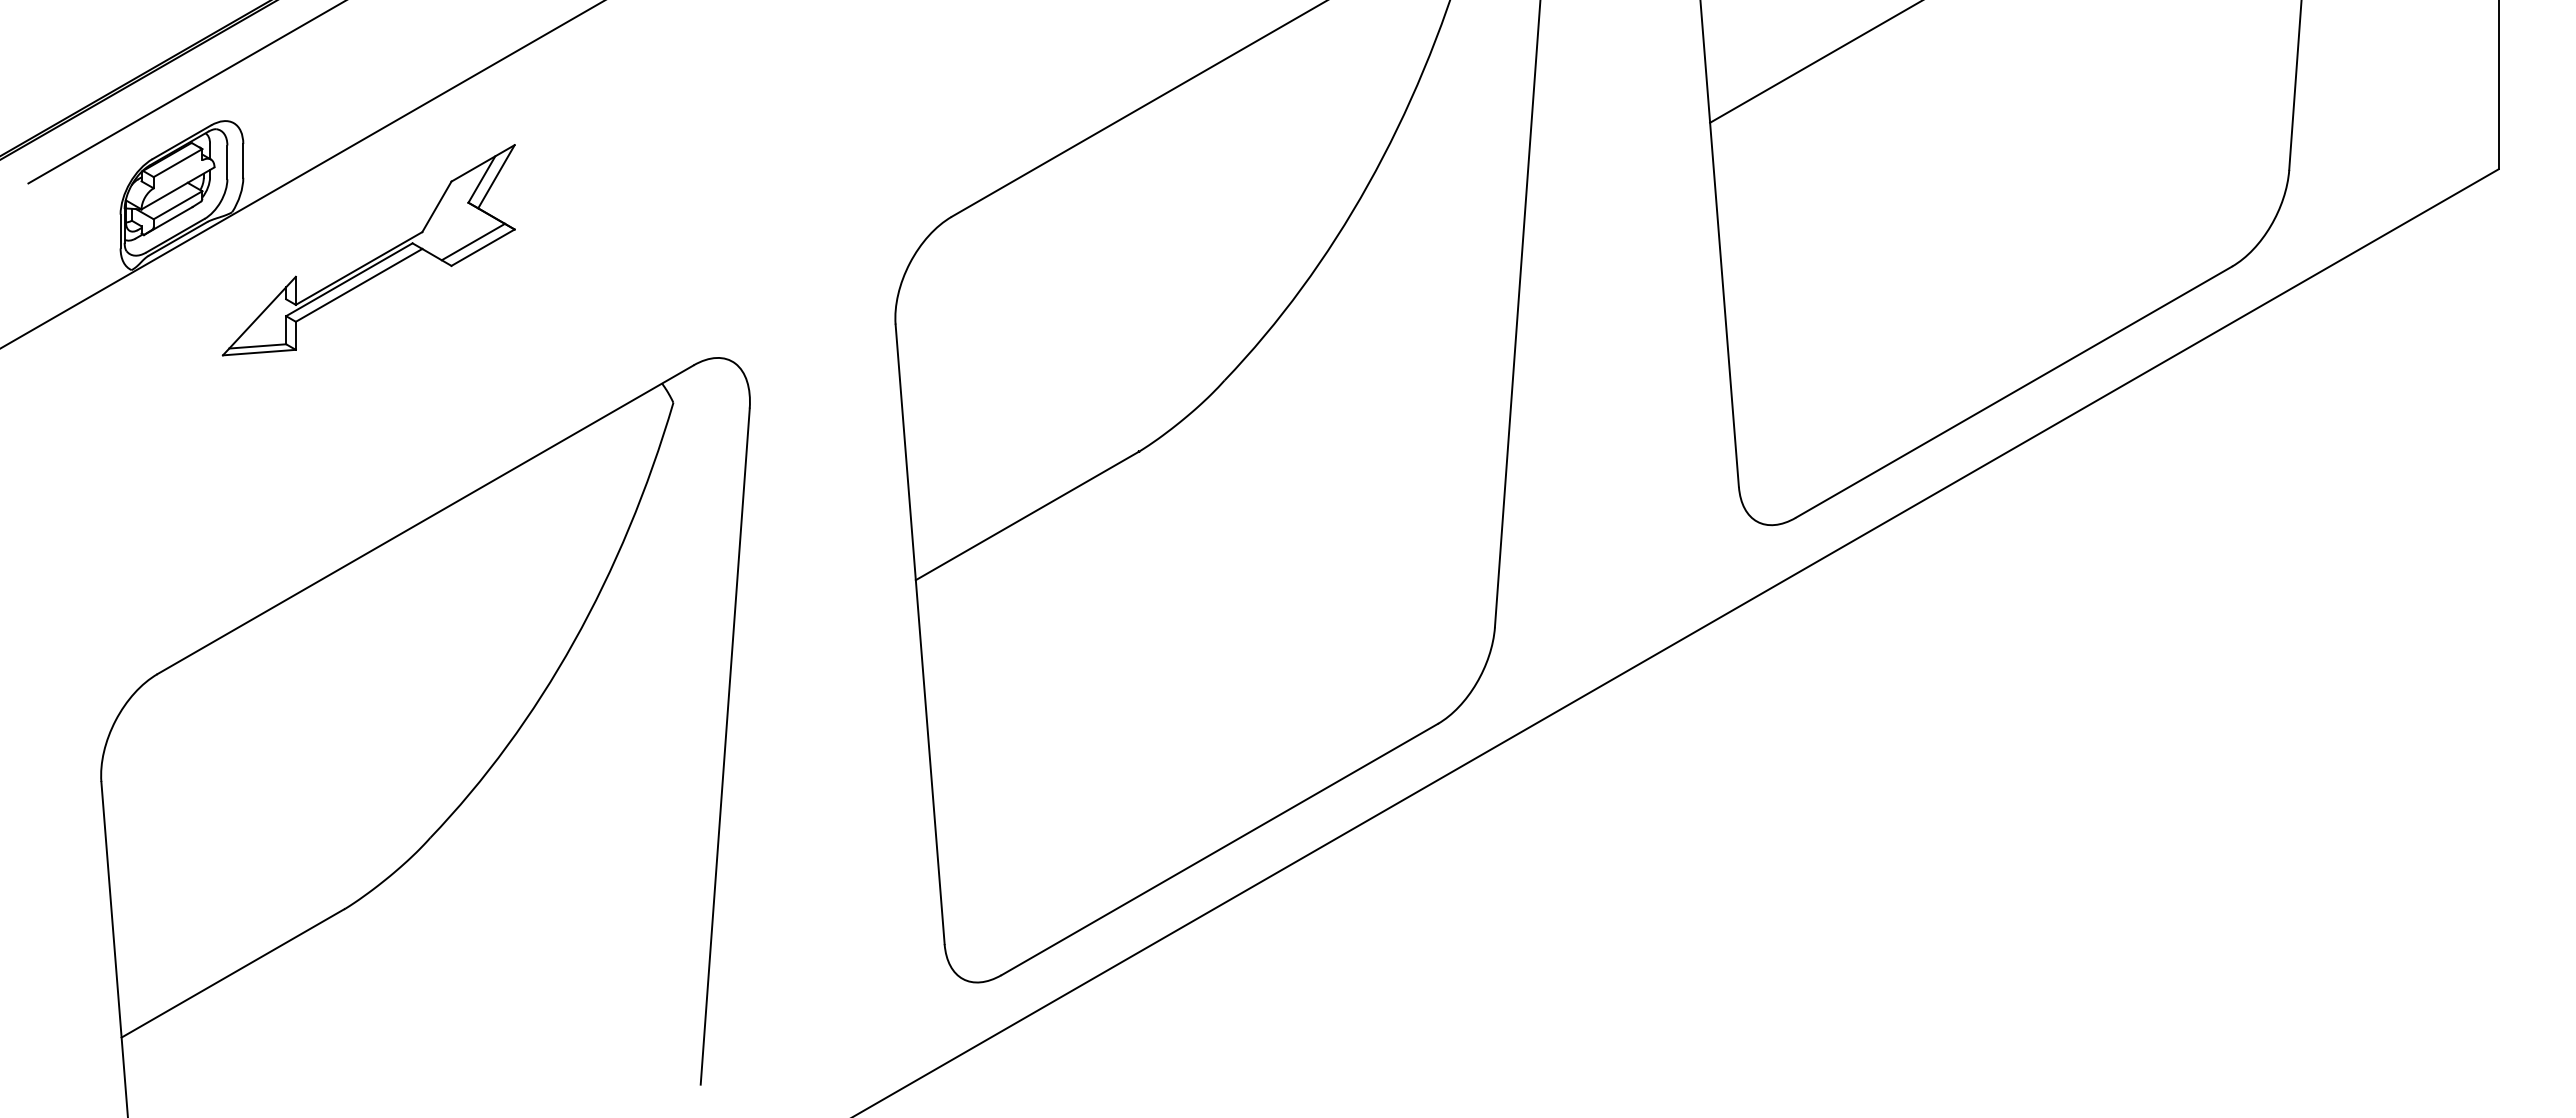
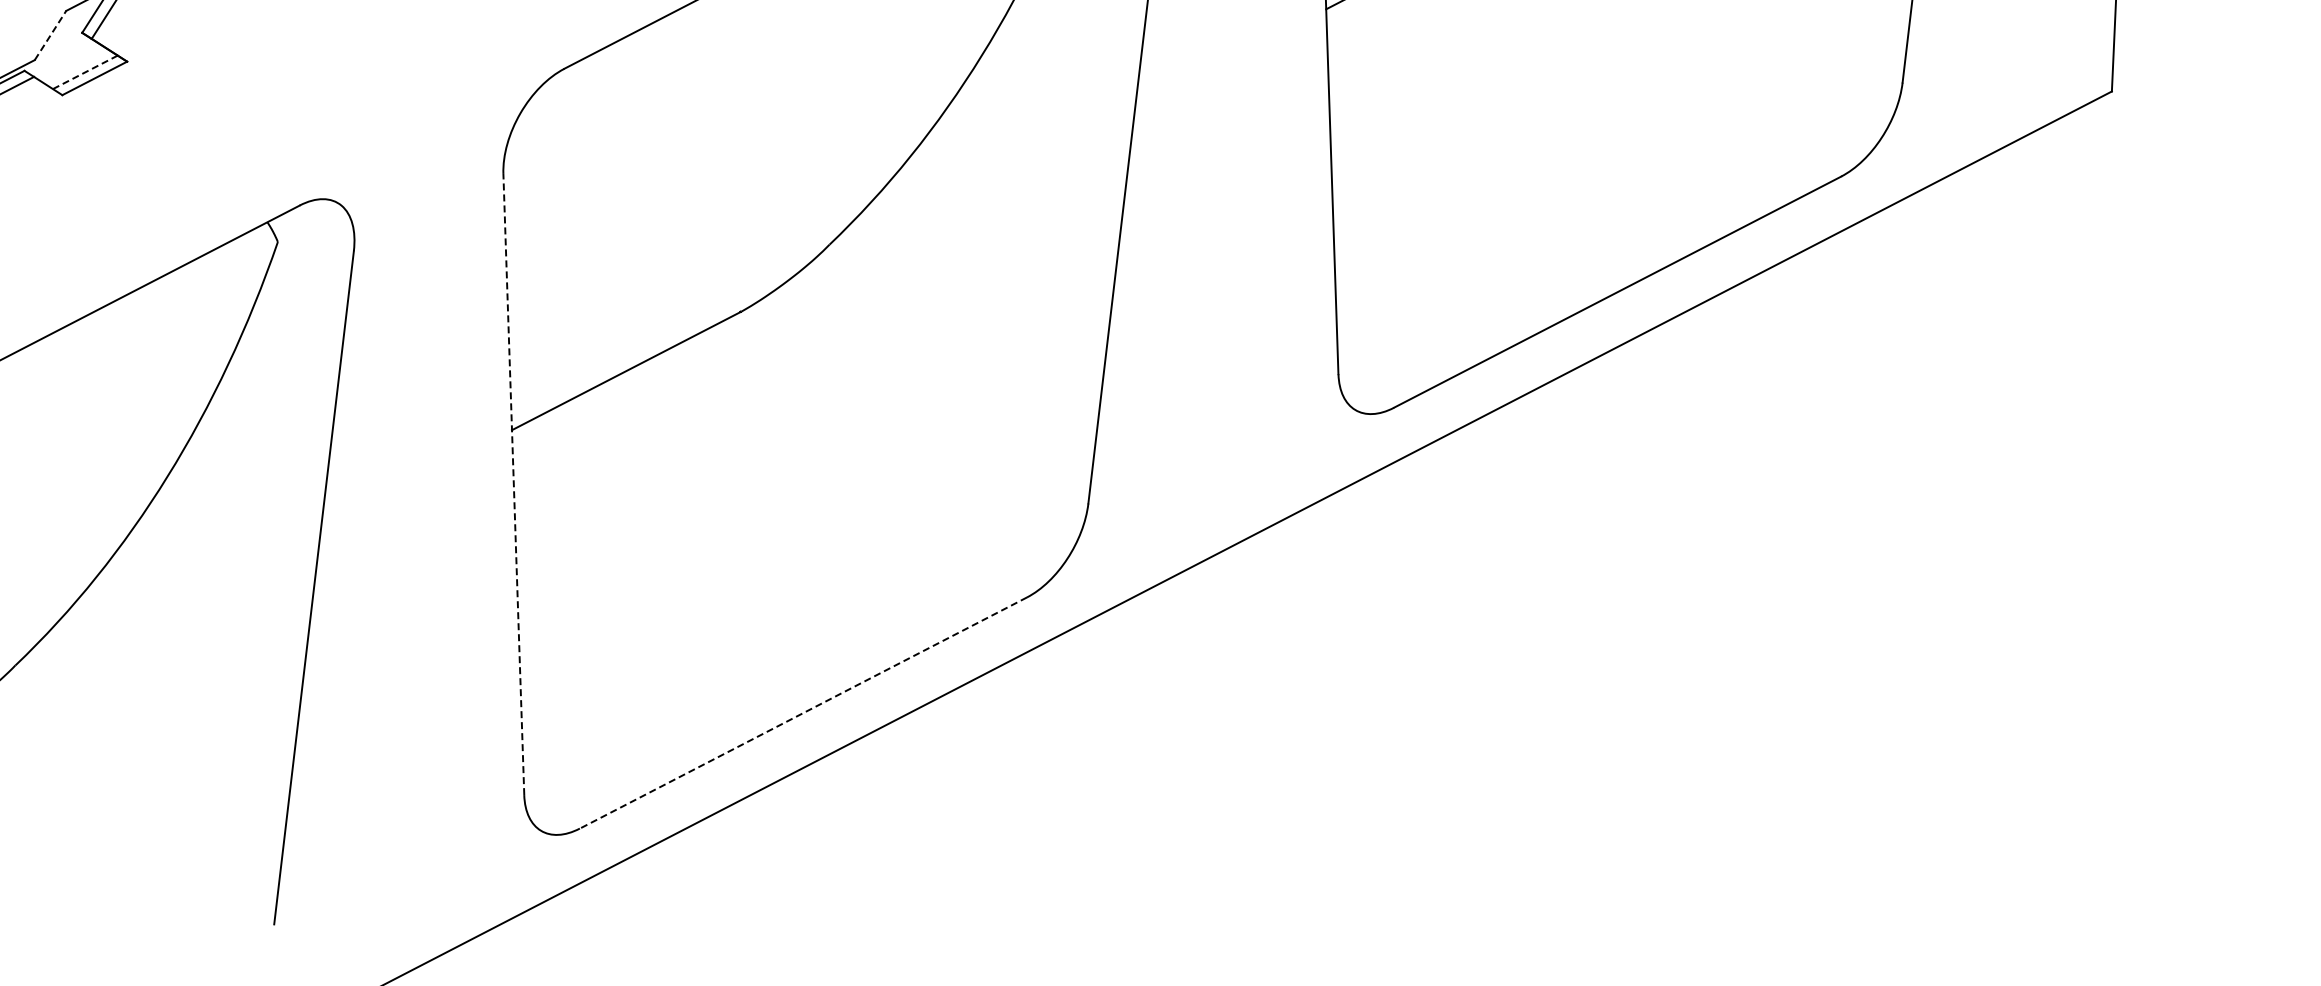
line: (437, 206) -> (51, 35), solid -> dashed
line: (473, 241) -> (85, 71), solid -> dashed
line: (920, 634) -> (514, 484), solid -> dashed
line: (1219, 849) -> (803, 713), solid -> dashed

